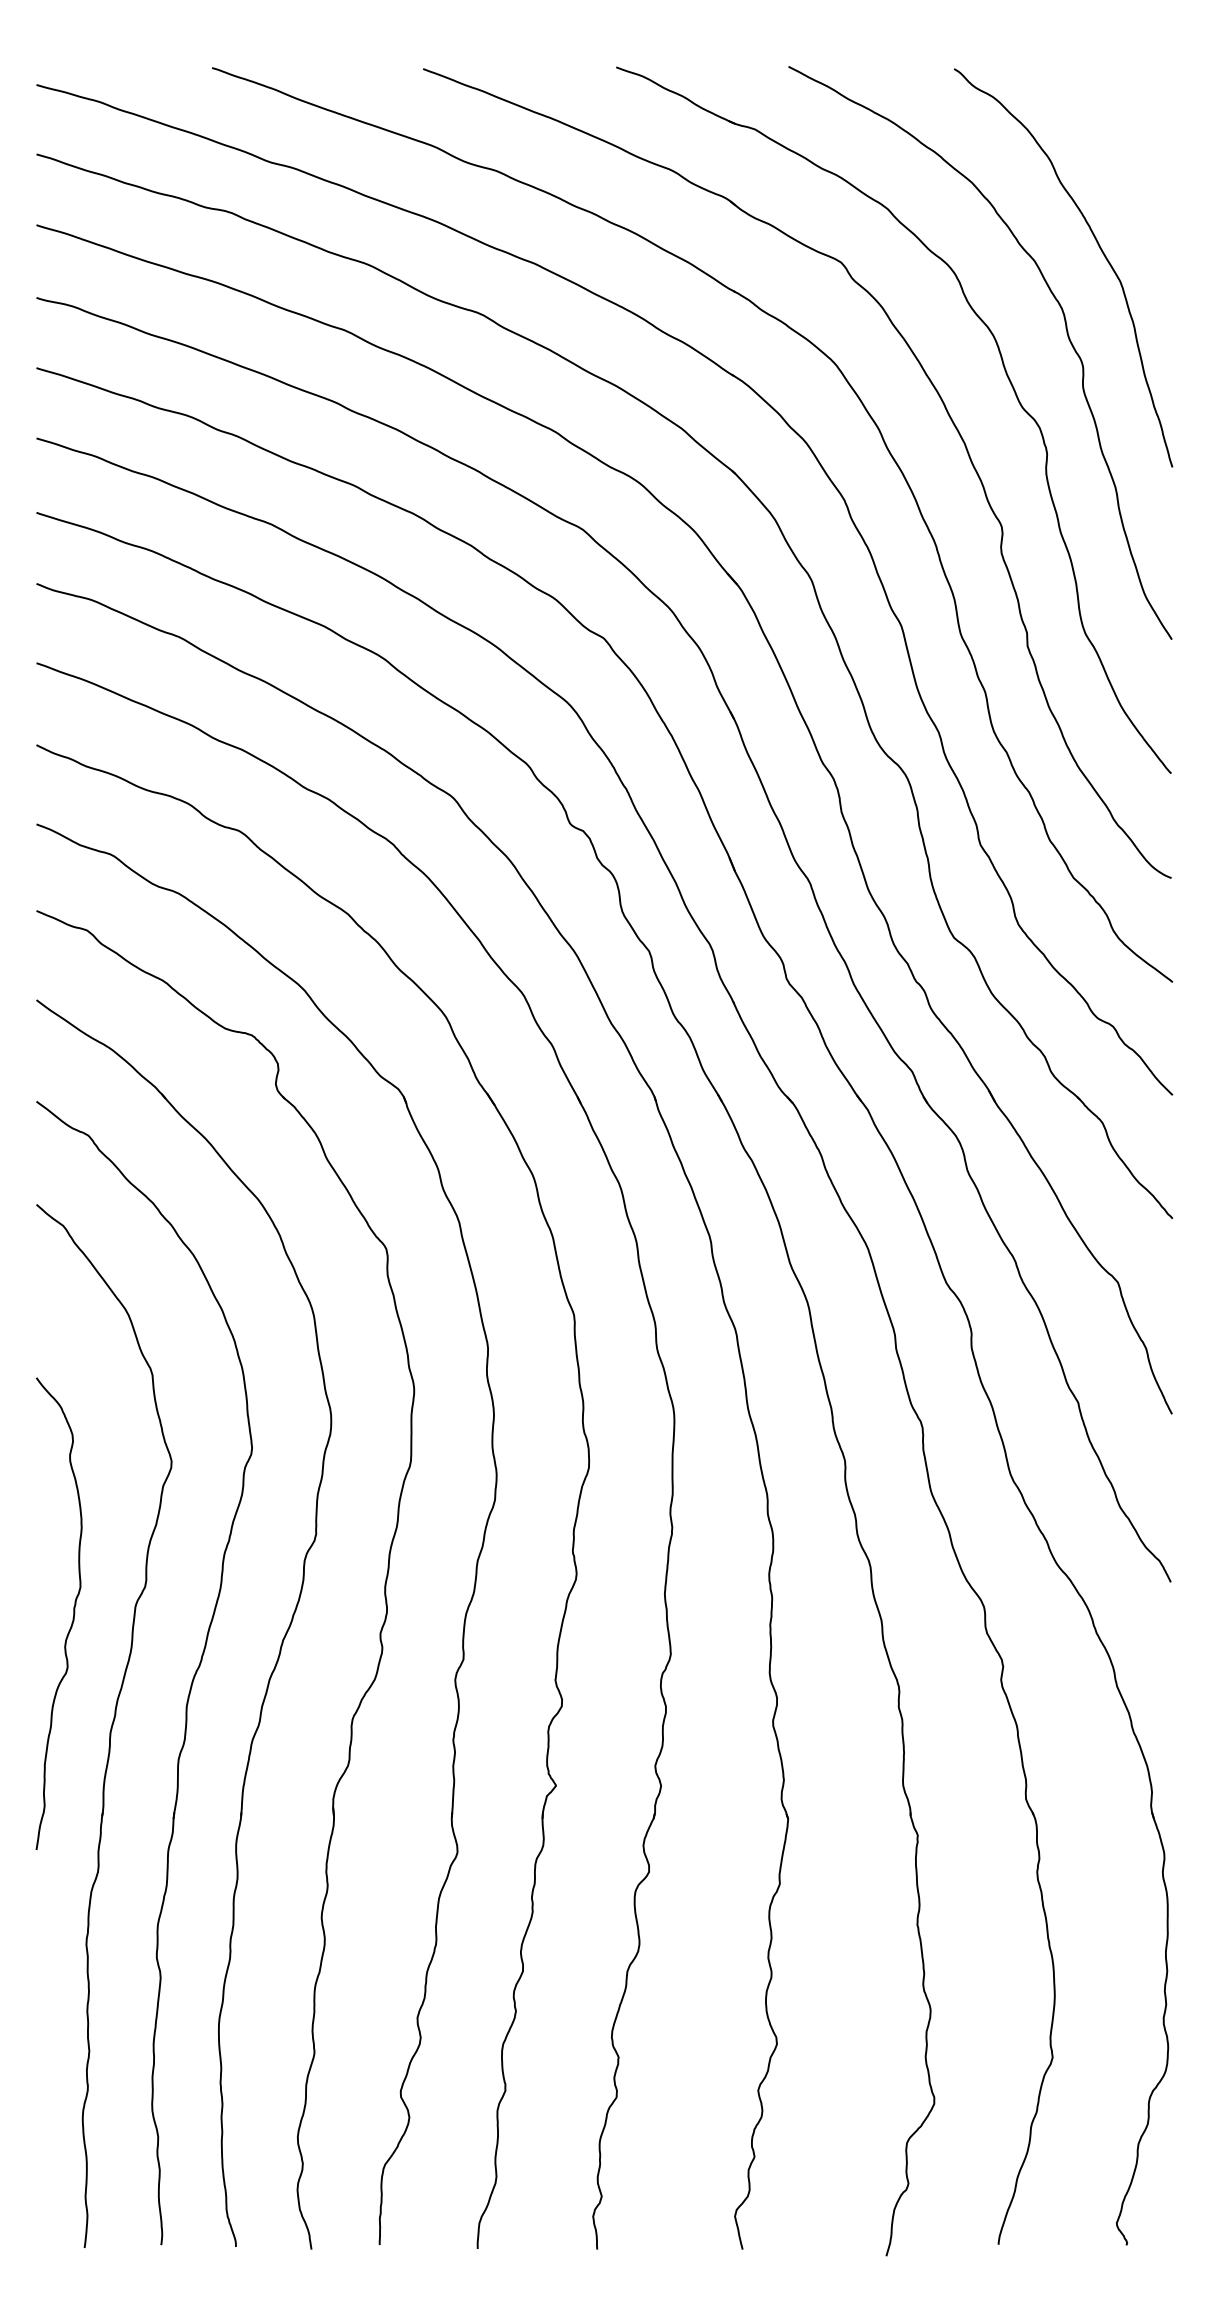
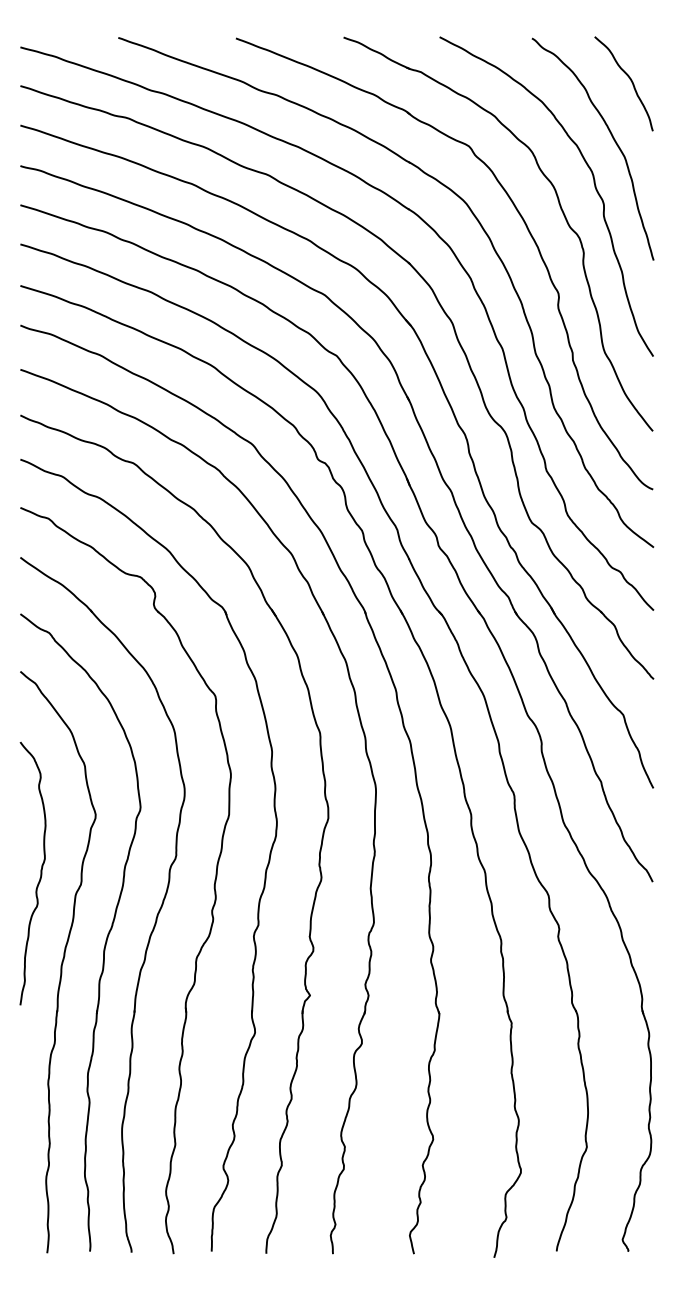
curve: (1129, 142) -> (629, 79), added
curve: (72, 1613) -> (40, 873), moved

